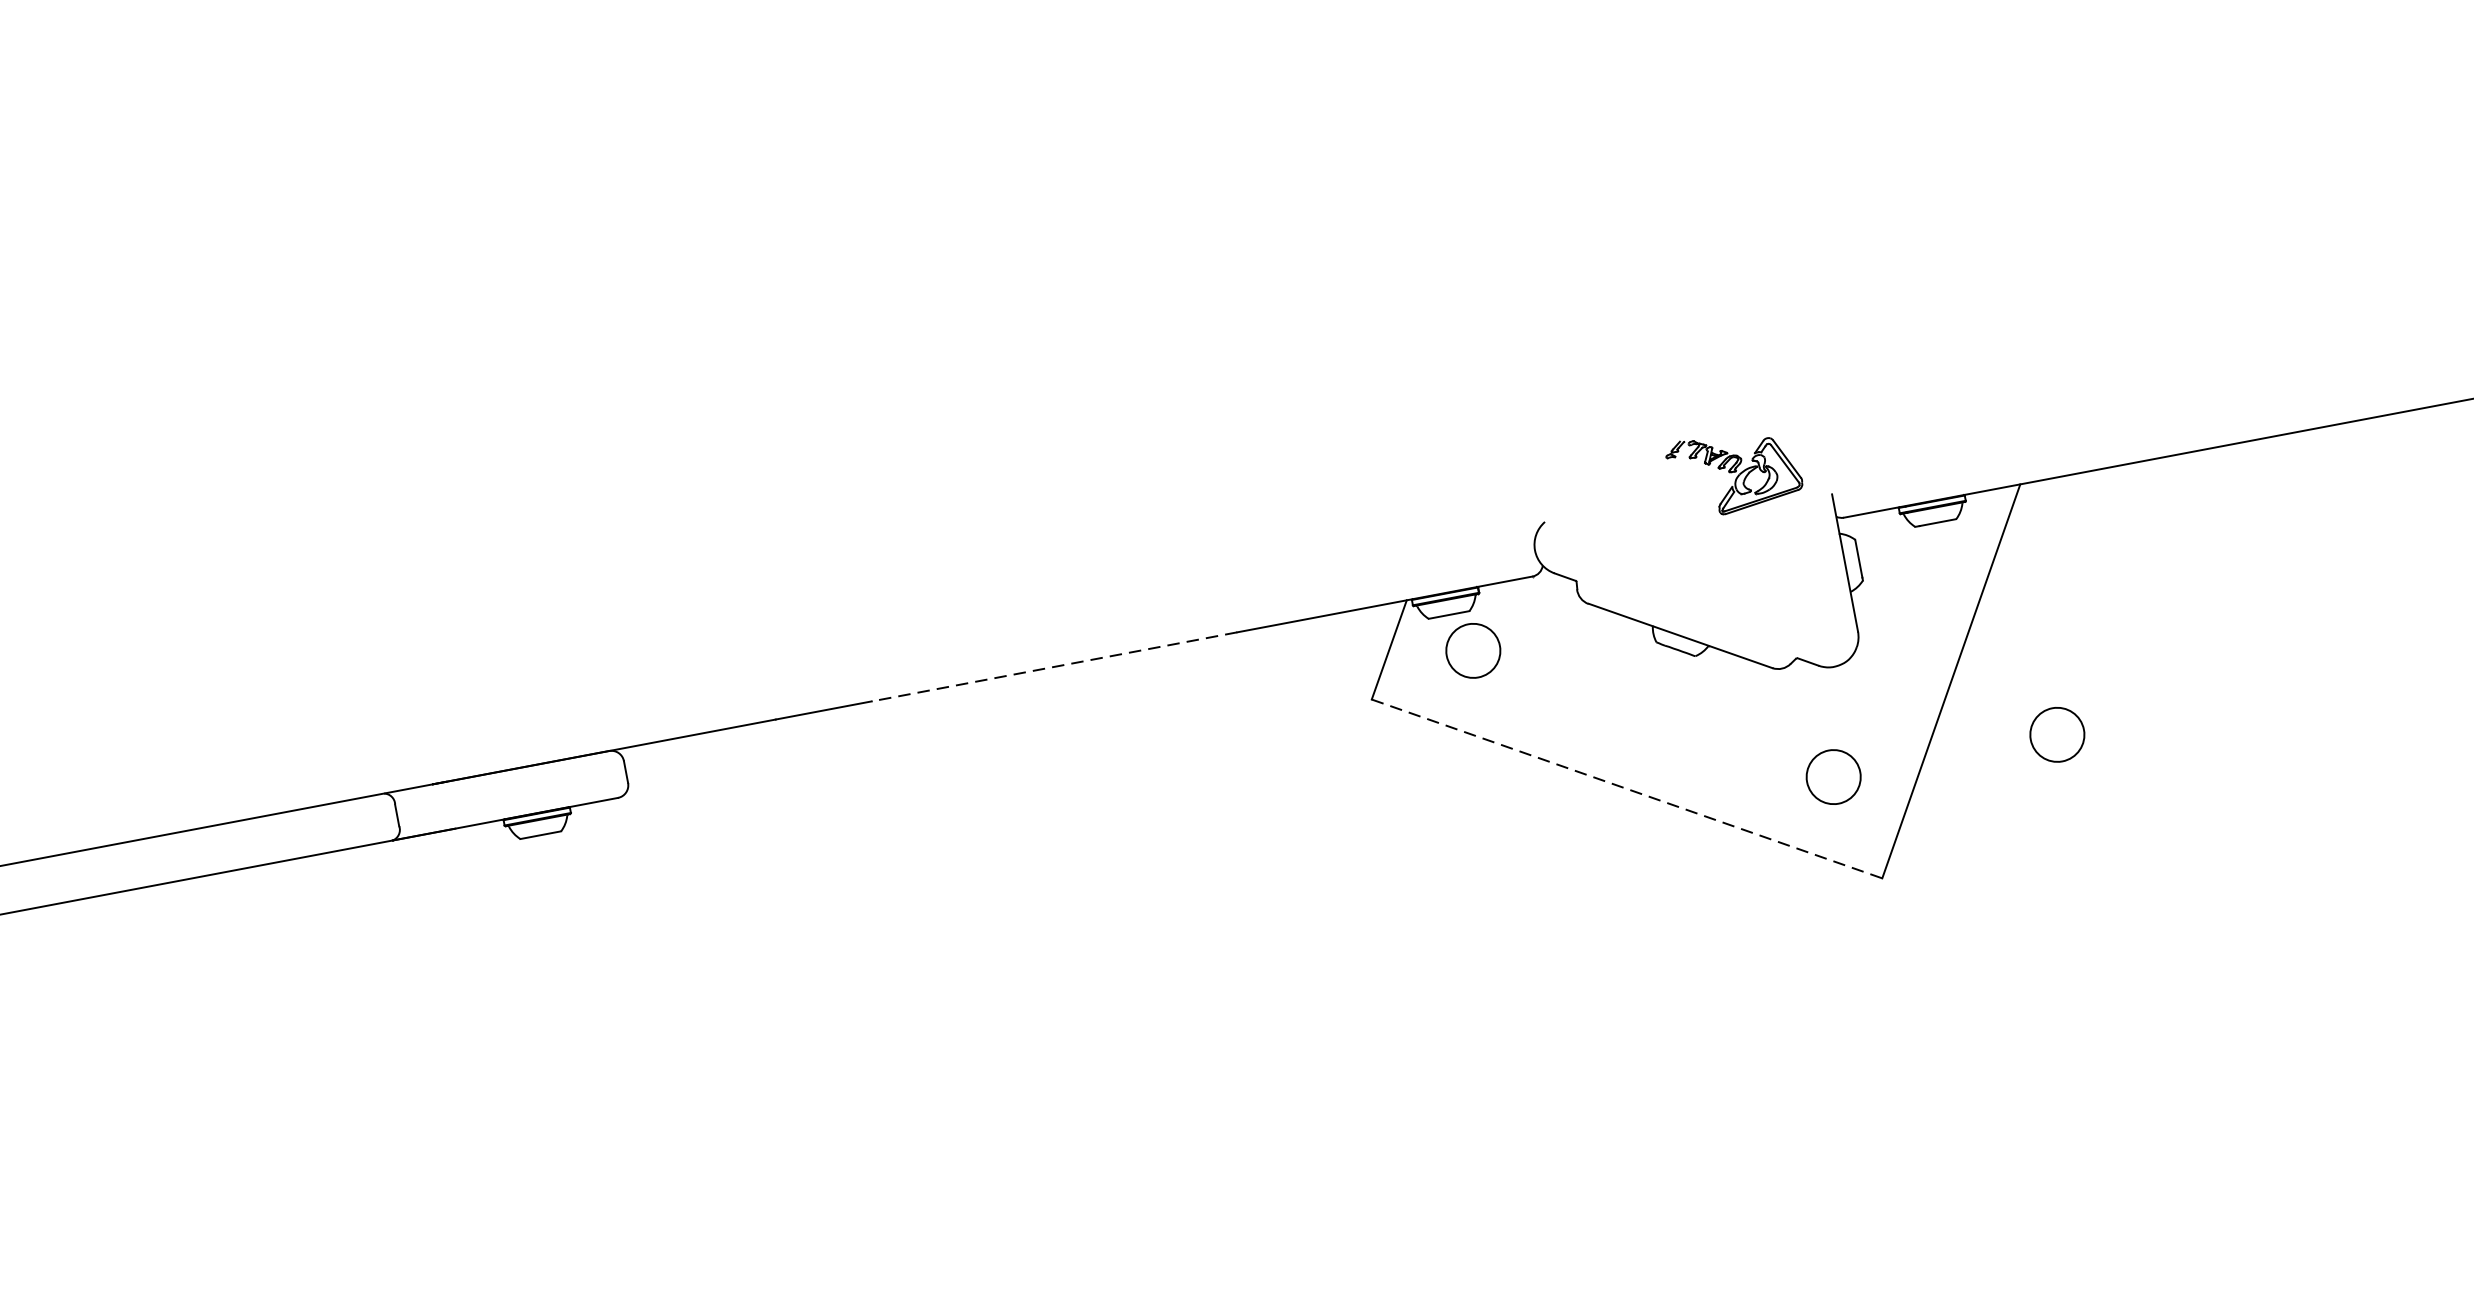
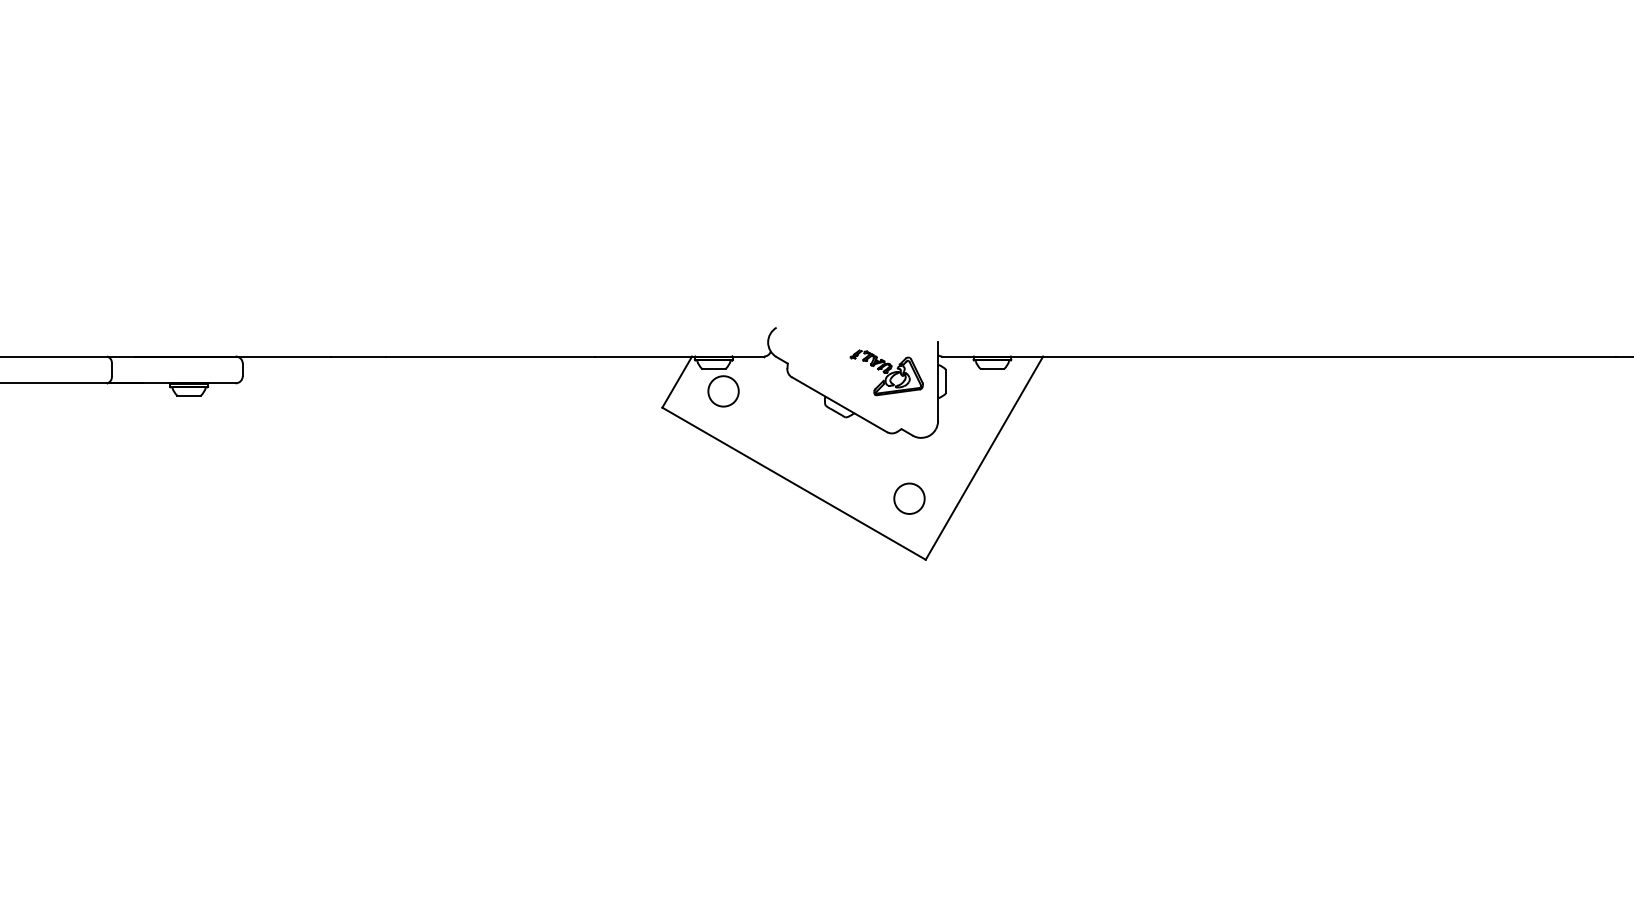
part: (1734, 471) -> (886, 372), moved
line: (1054, 666) -> (490, 356), dashed -> solid
circle: (2057, 734) -> (1037, 498), removed
line: (1627, 788) -> (794, 483), dashed -> solid

